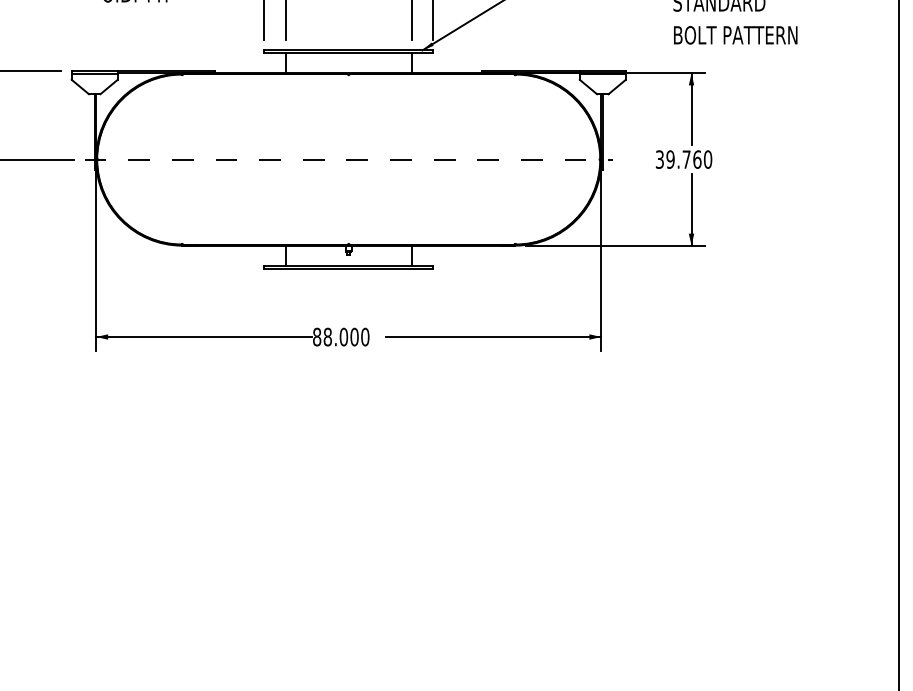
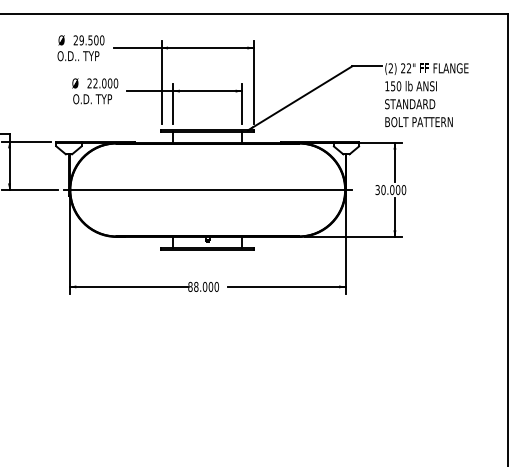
line: (350, 158) -> (208, 189), dashed -> solid
text: (683, 160) -> (390, 190), 39.760 -> 30.000

